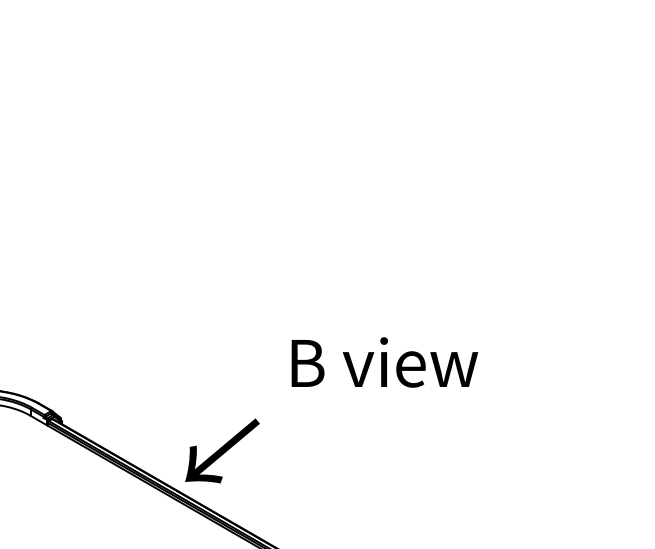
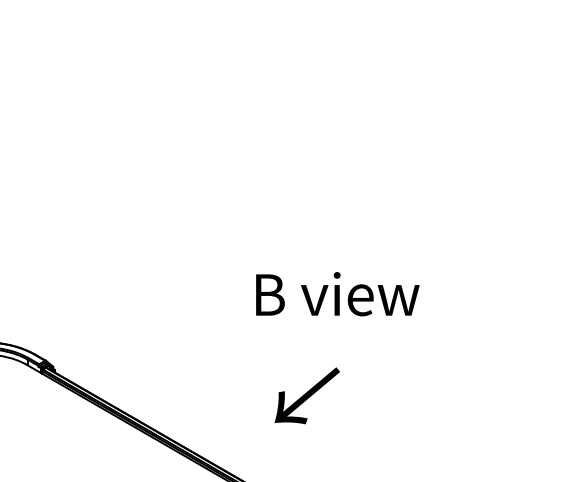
text: (384, 362) -> (337, 294), moved
text: (221, 450) -> (306, 395), moved

